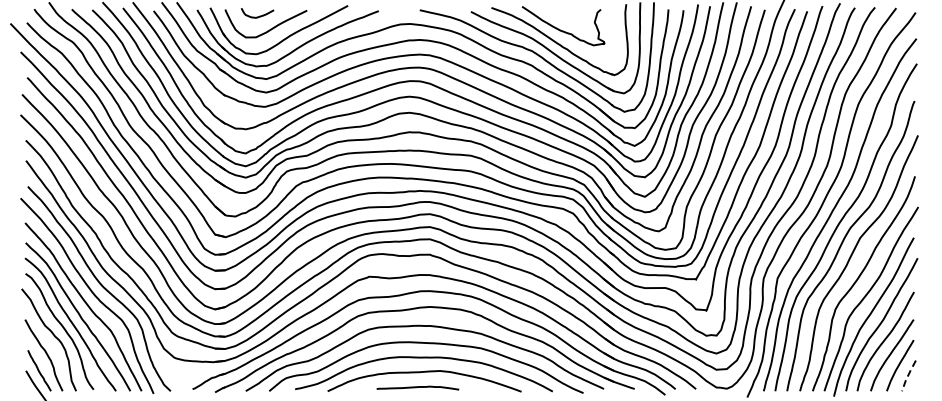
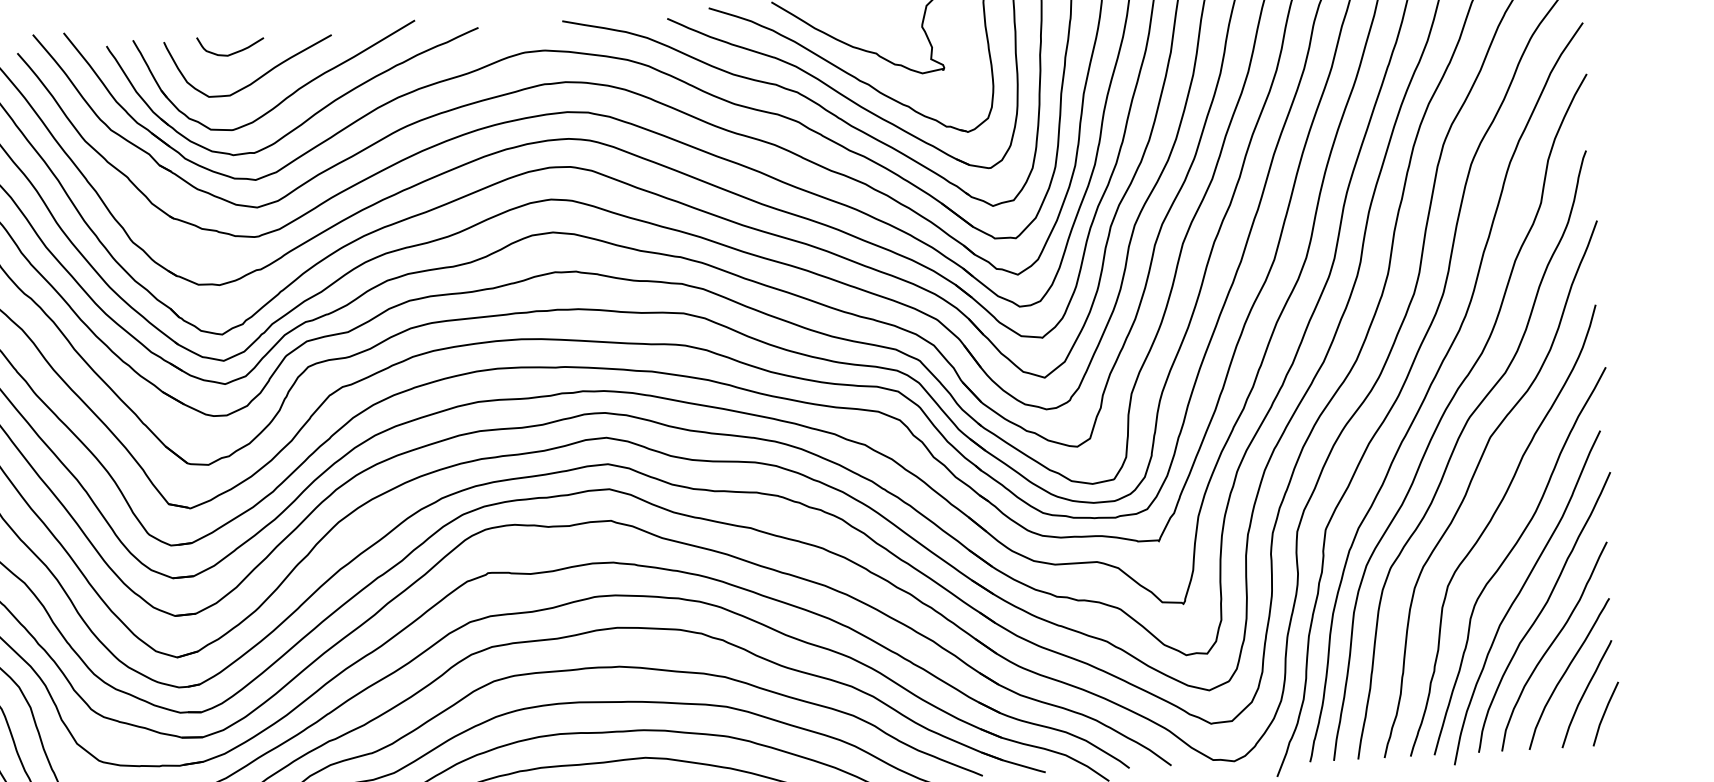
line: (908, 375) -> (1604, 713), dashed -> solid

